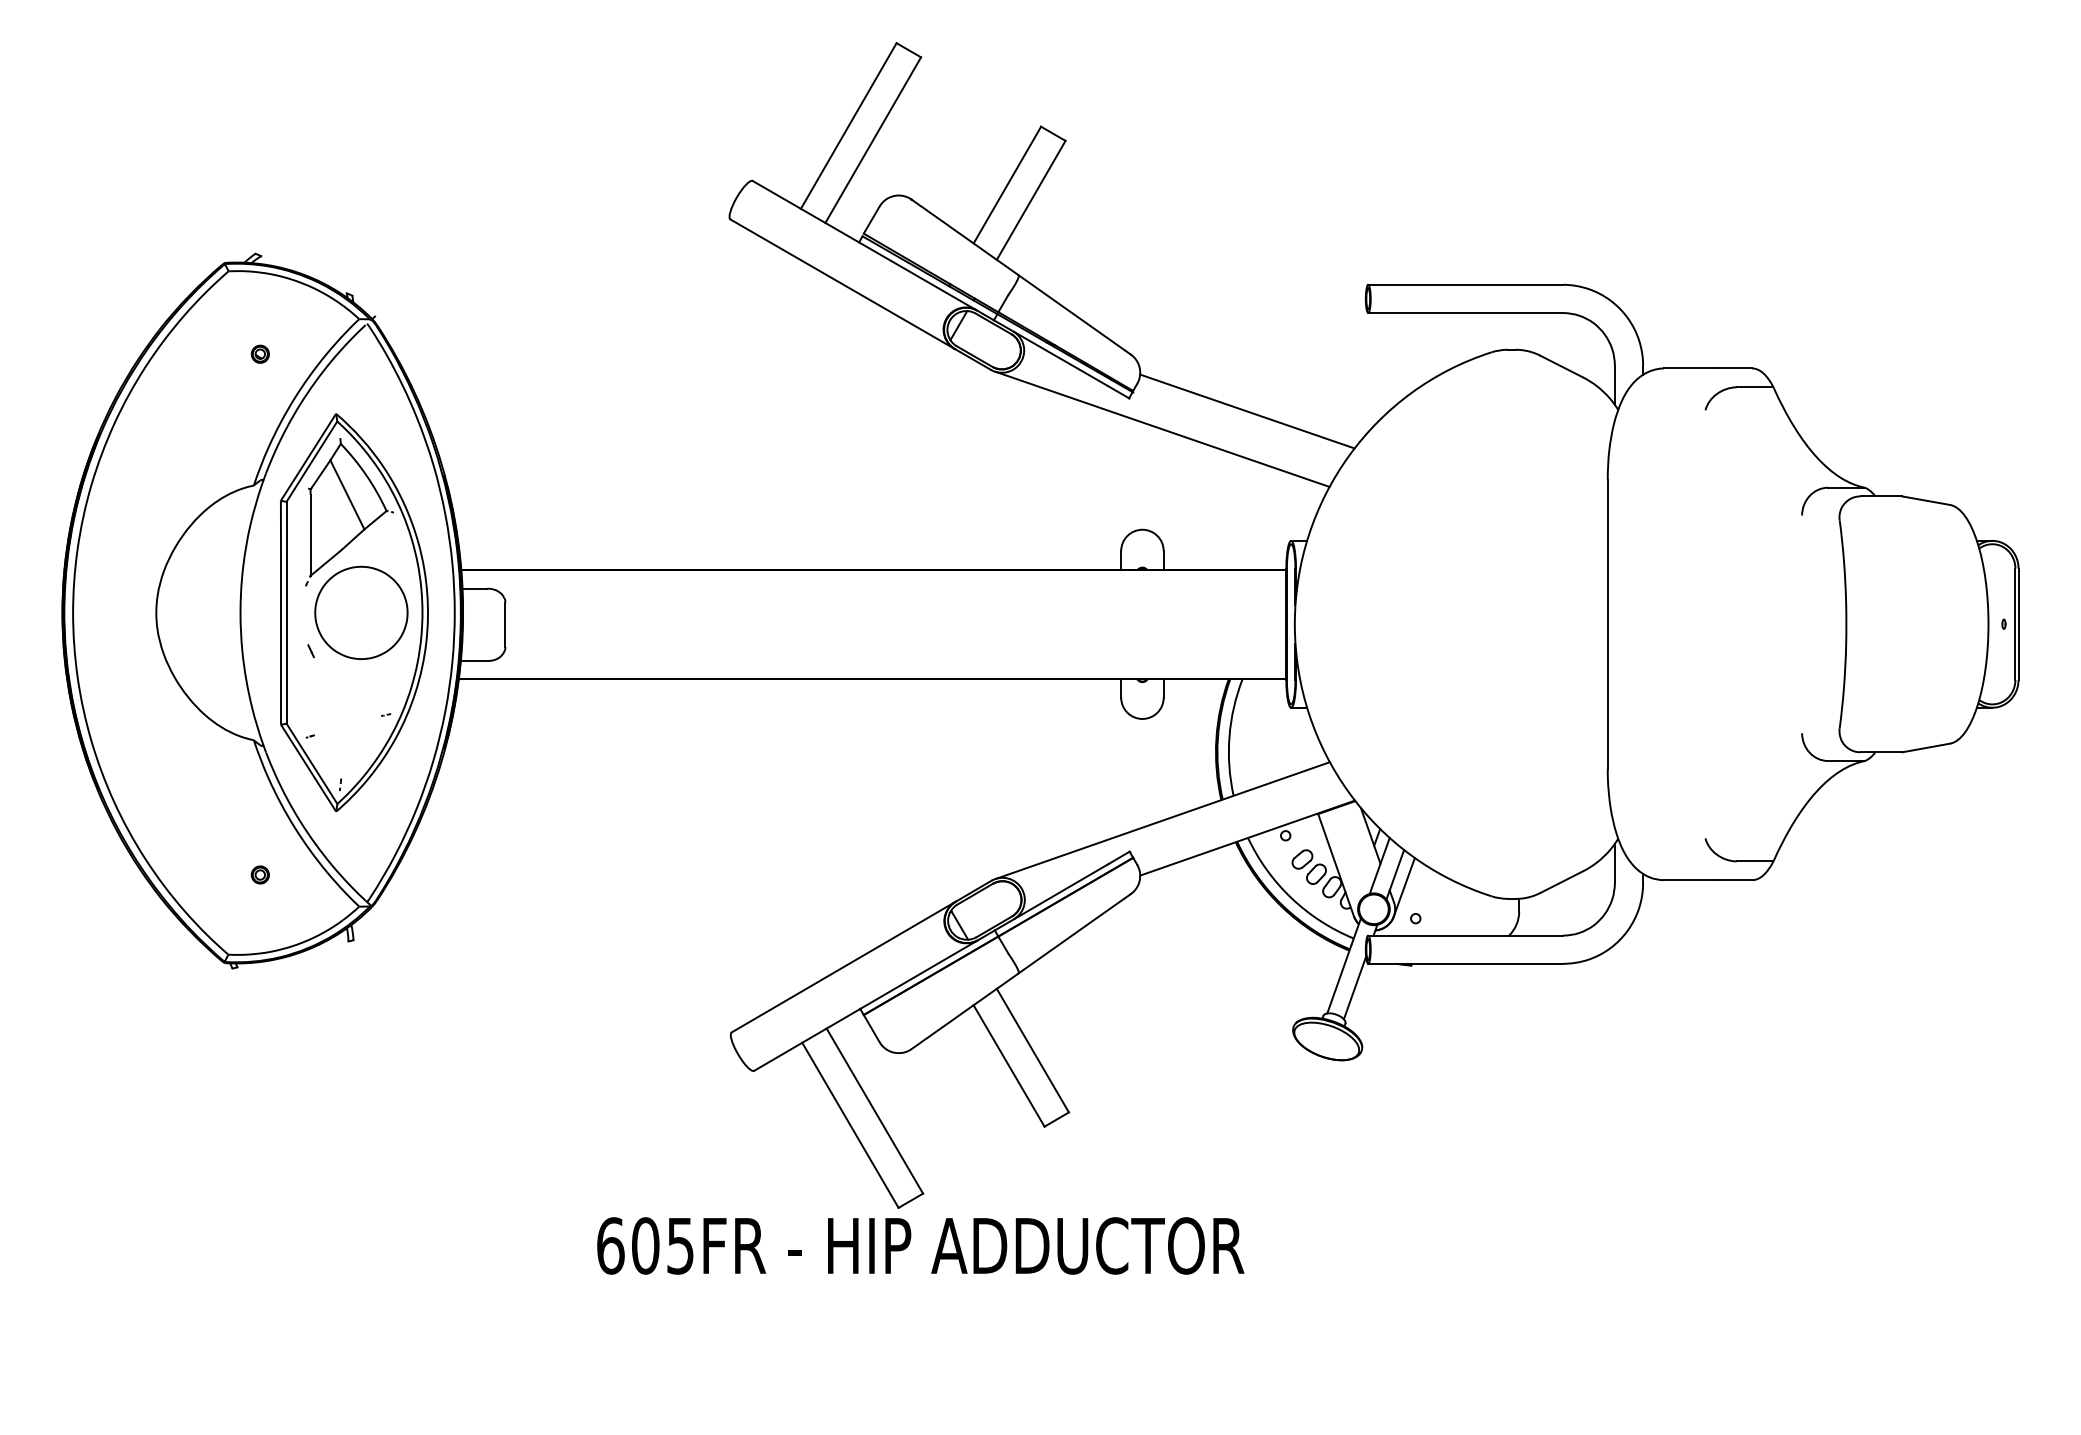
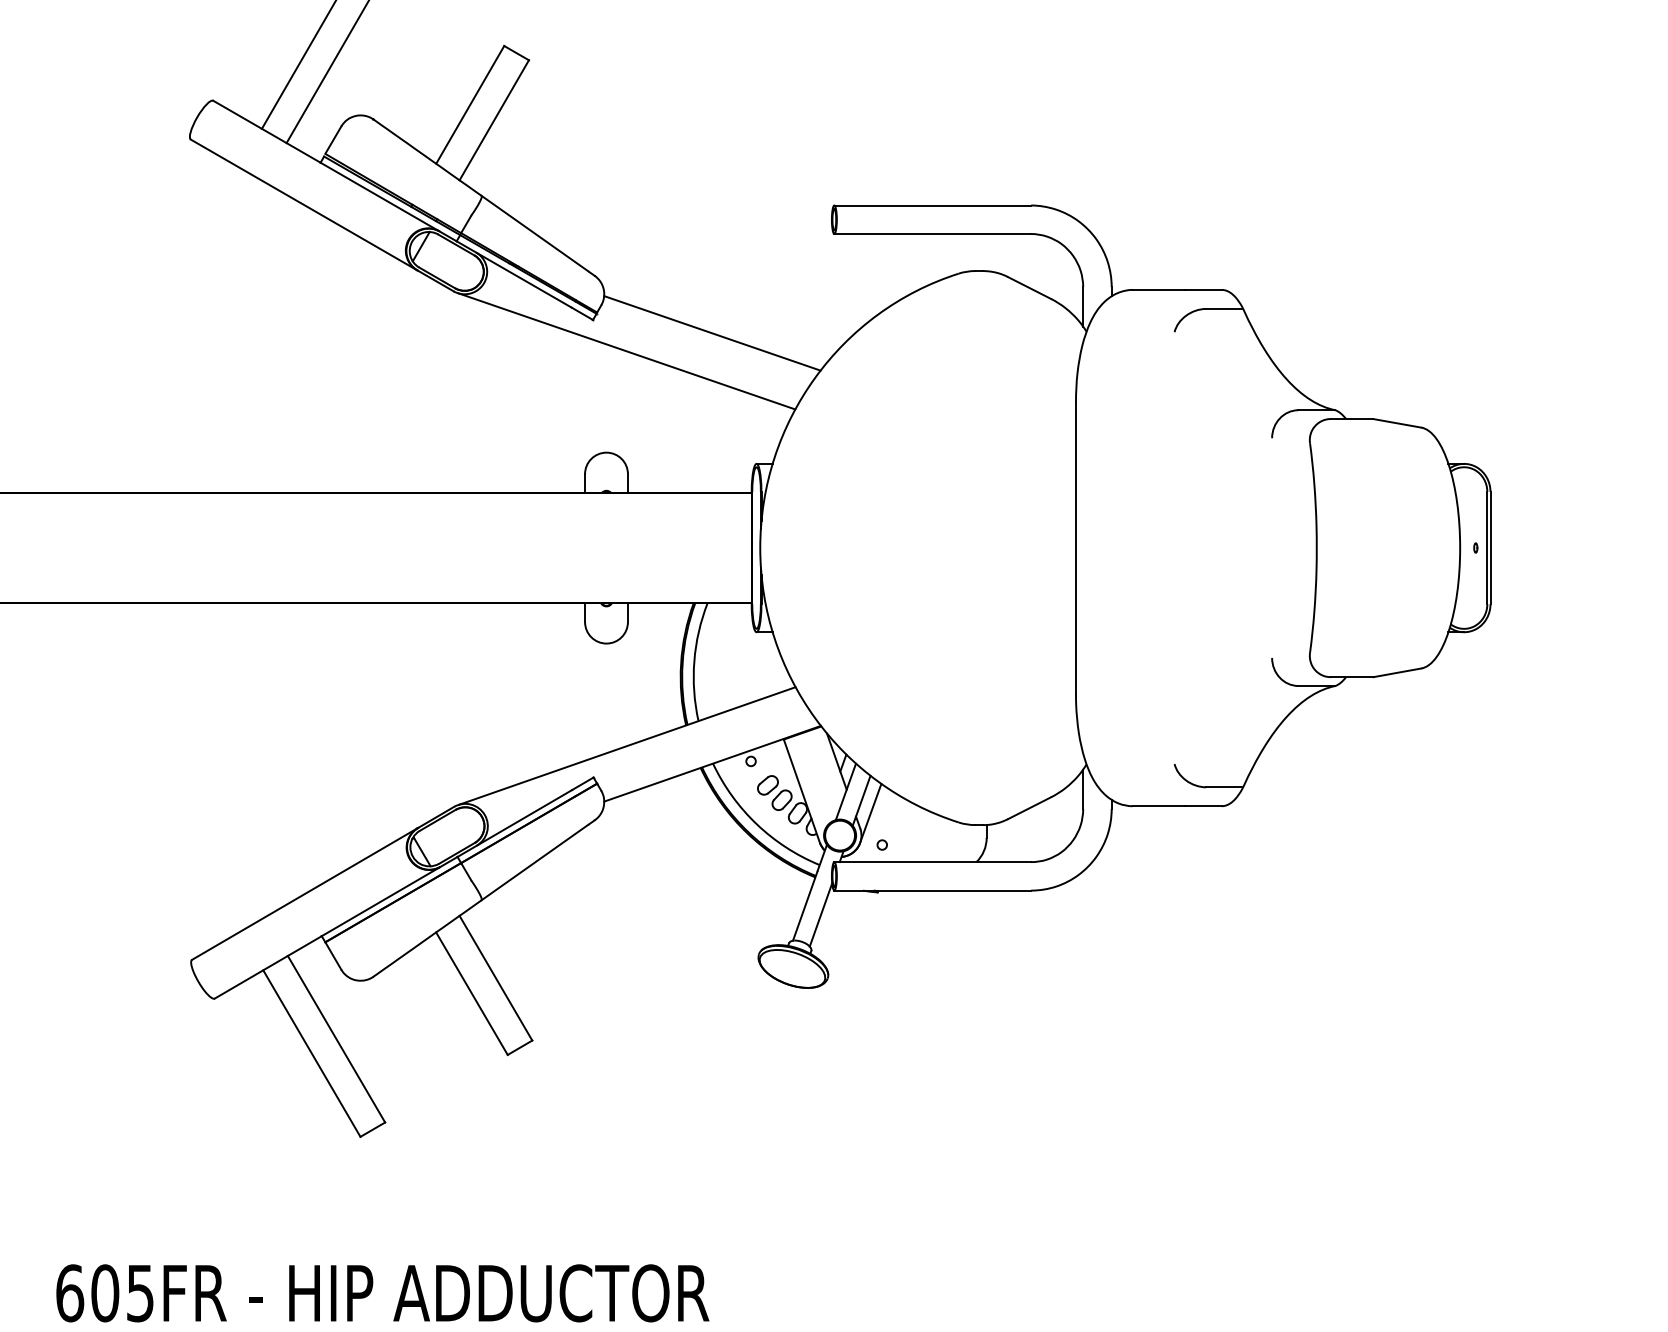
text: (920, 1245) -> (382, 1292), moved

